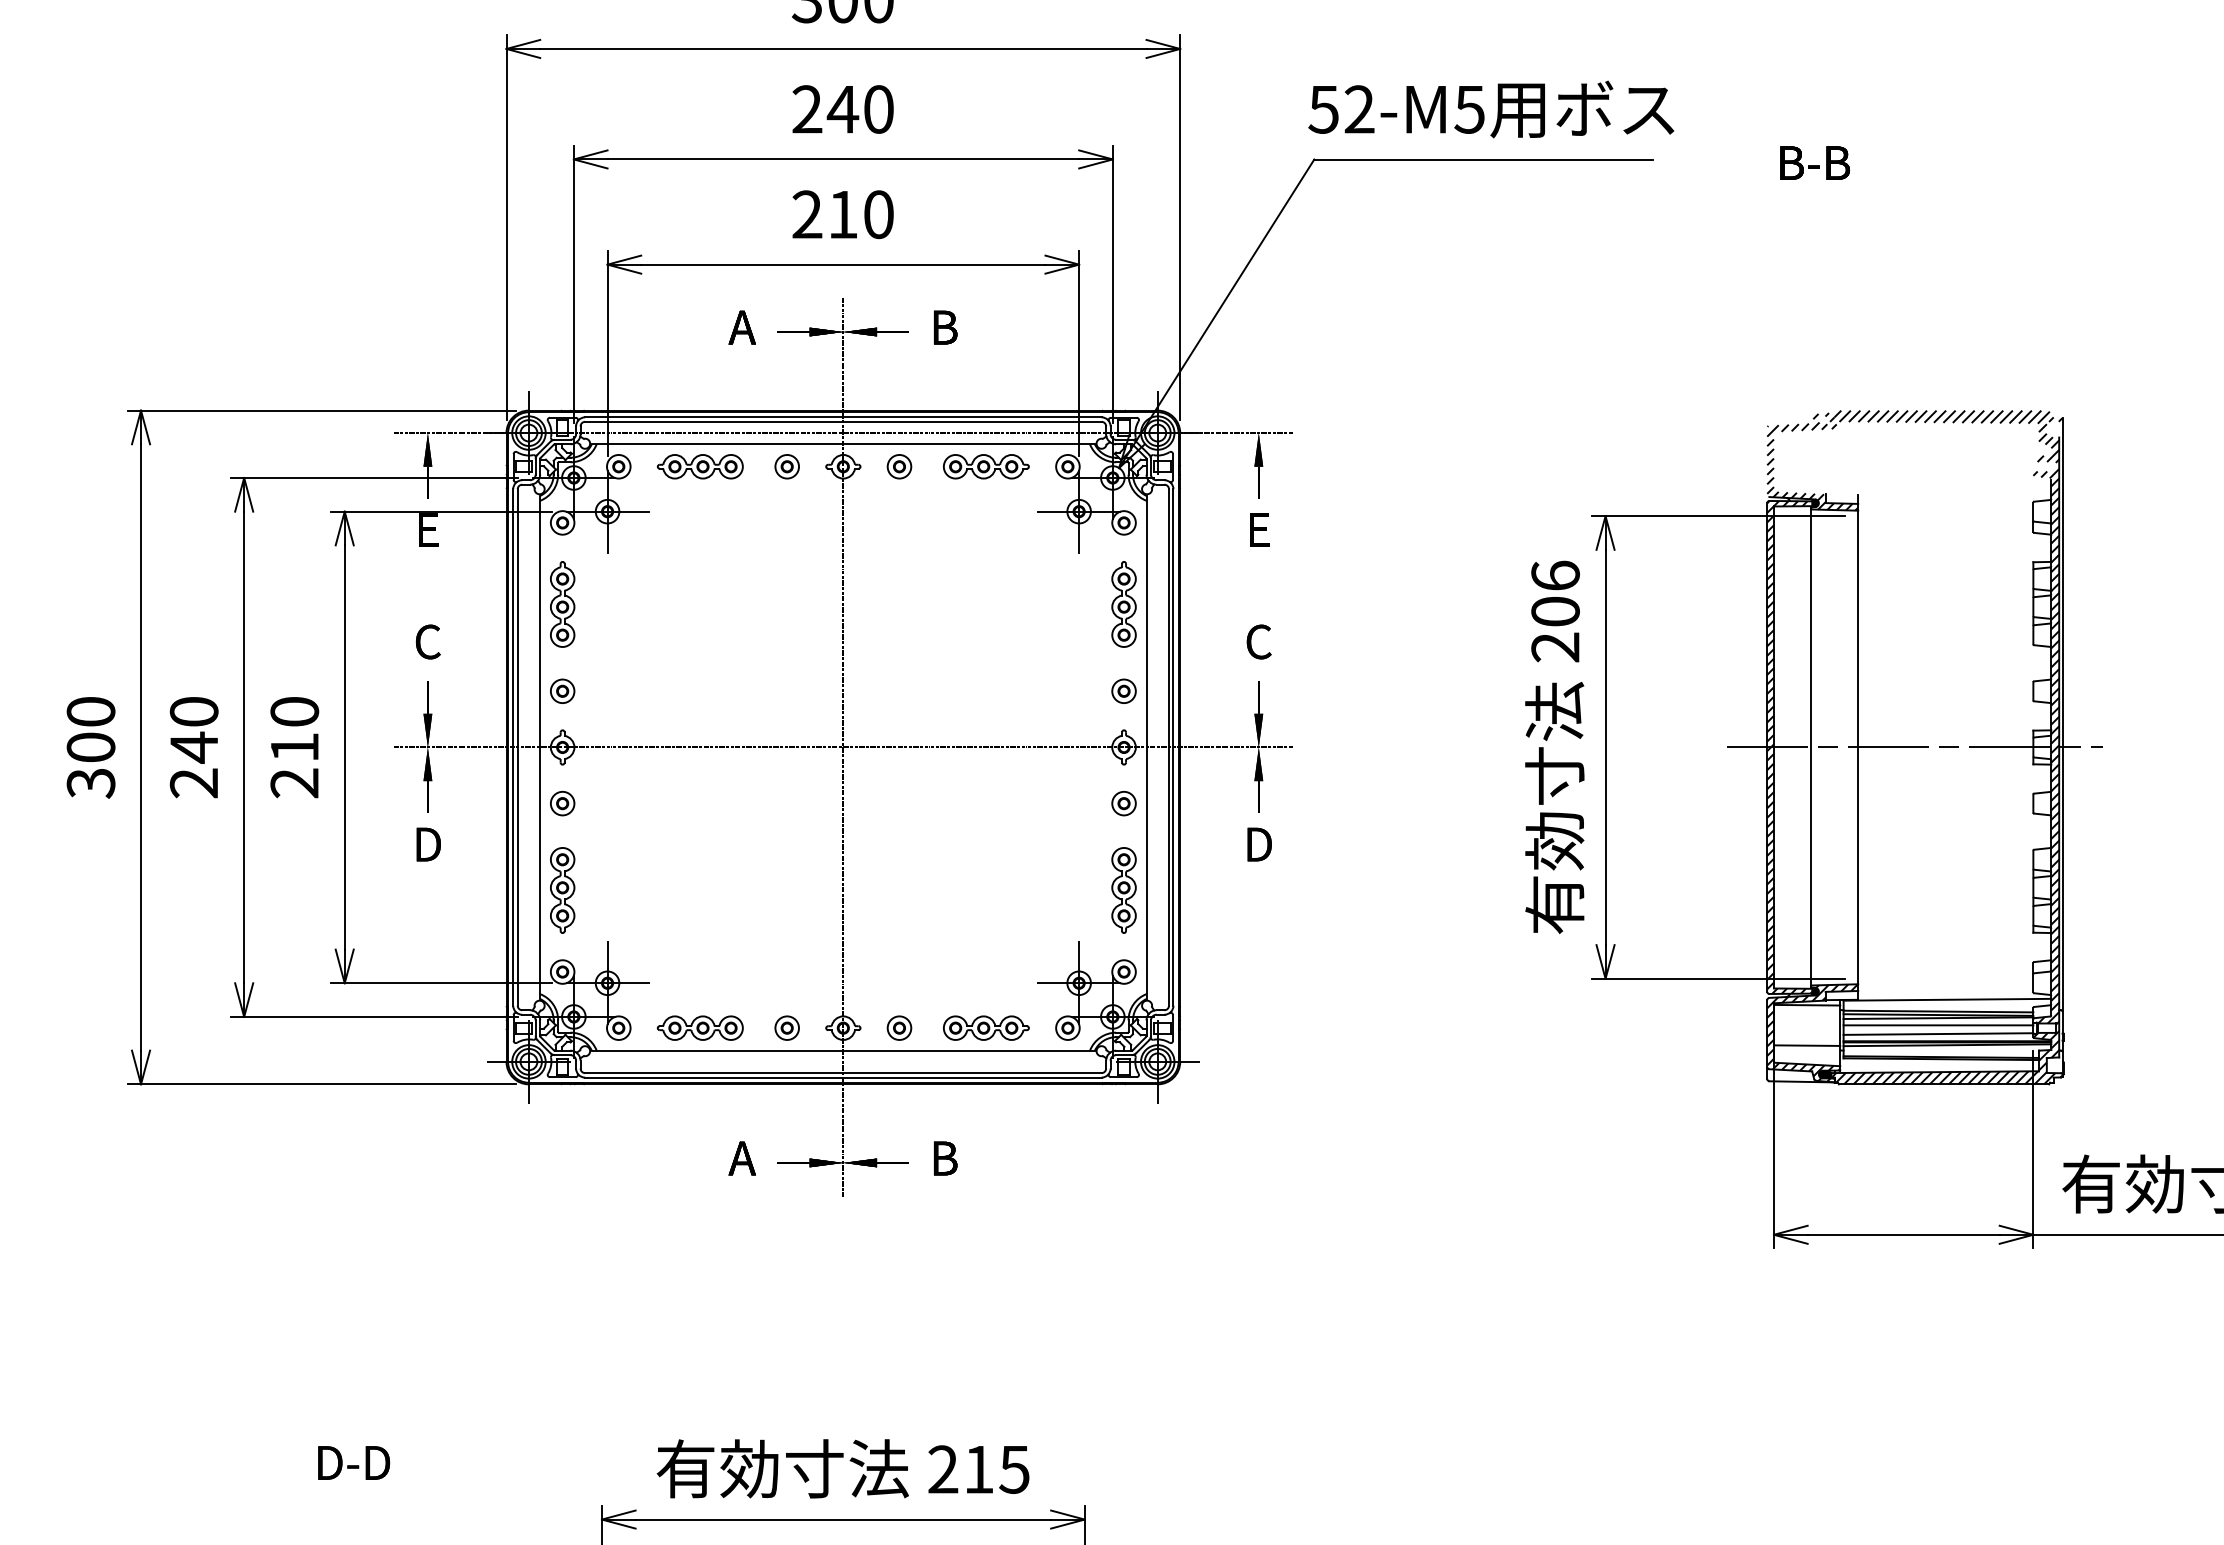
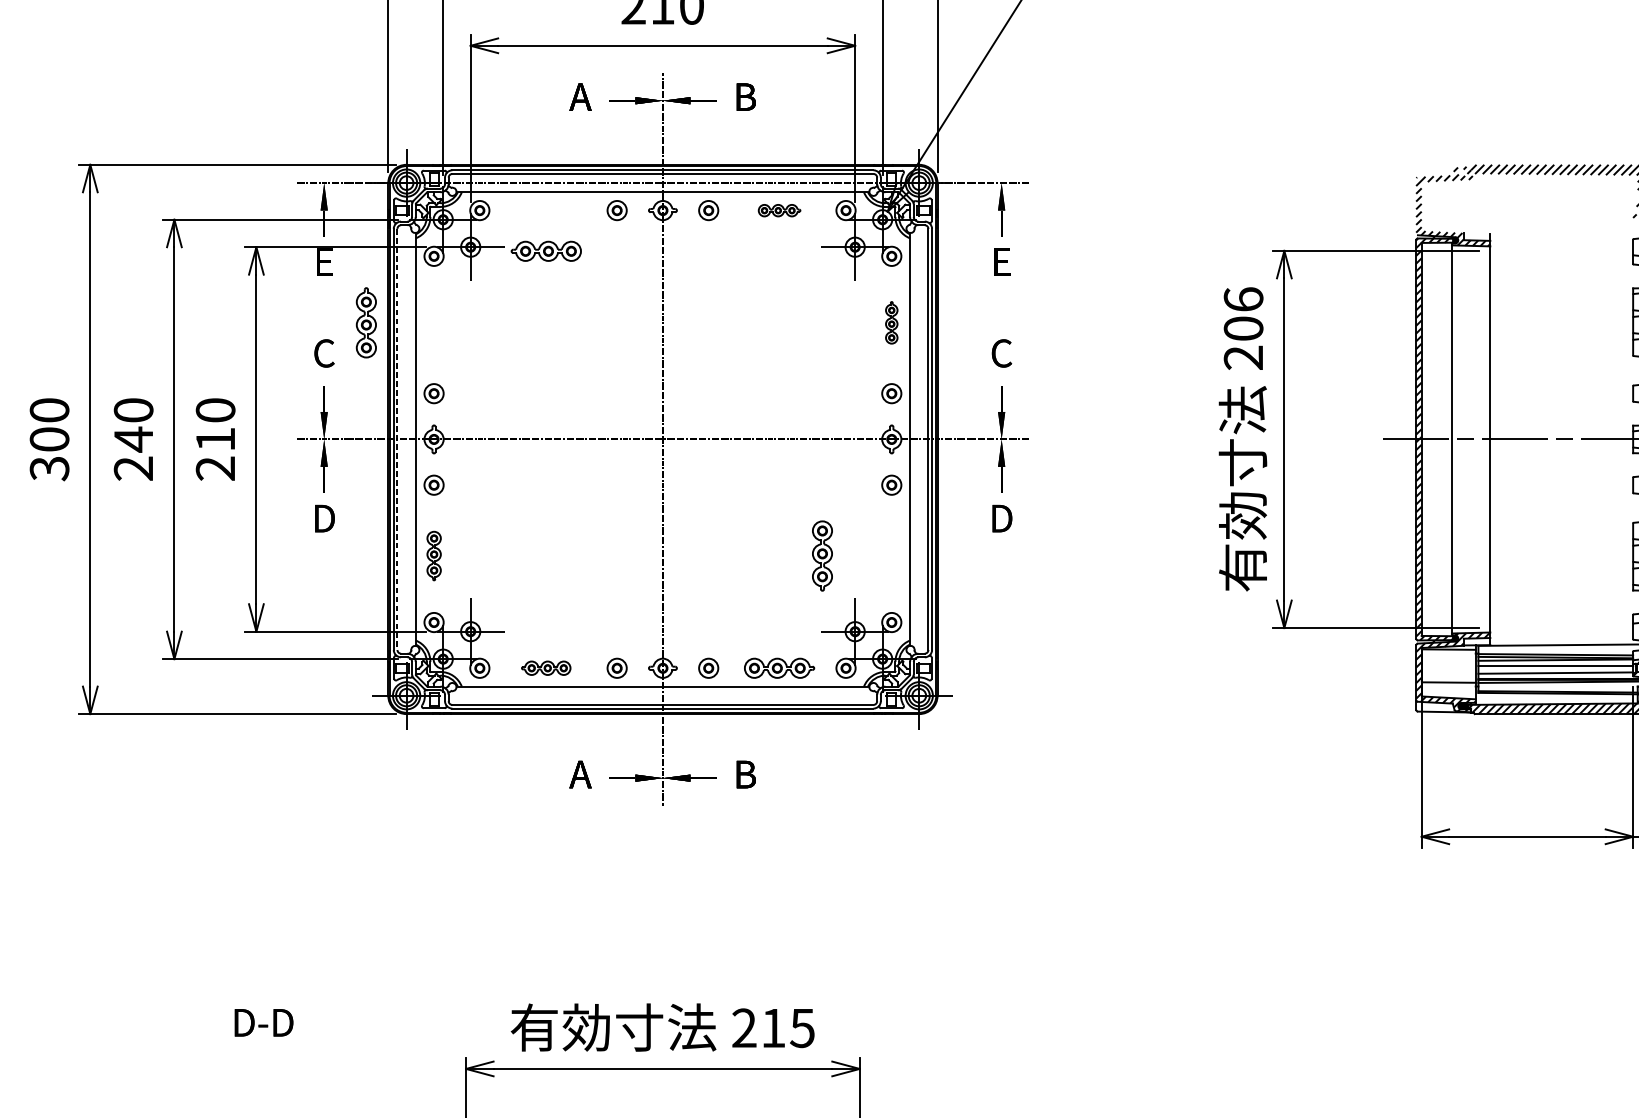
part: (699, 466) -> (545, 251), moved
part: (986, 466) -> (779, 210), size x0.6
part: (562, 604) -> (366, 322), moved
part: (1123, 604) -> (891, 322), size x0.6
line: (517, 747) -> (397, 439), solid -> dashed
part: (562, 890) -> (433, 556), size x0.7
part: (1123, 890) -> (822, 556), moved
part: (699, 1027) -> (545, 667), size x0.7

